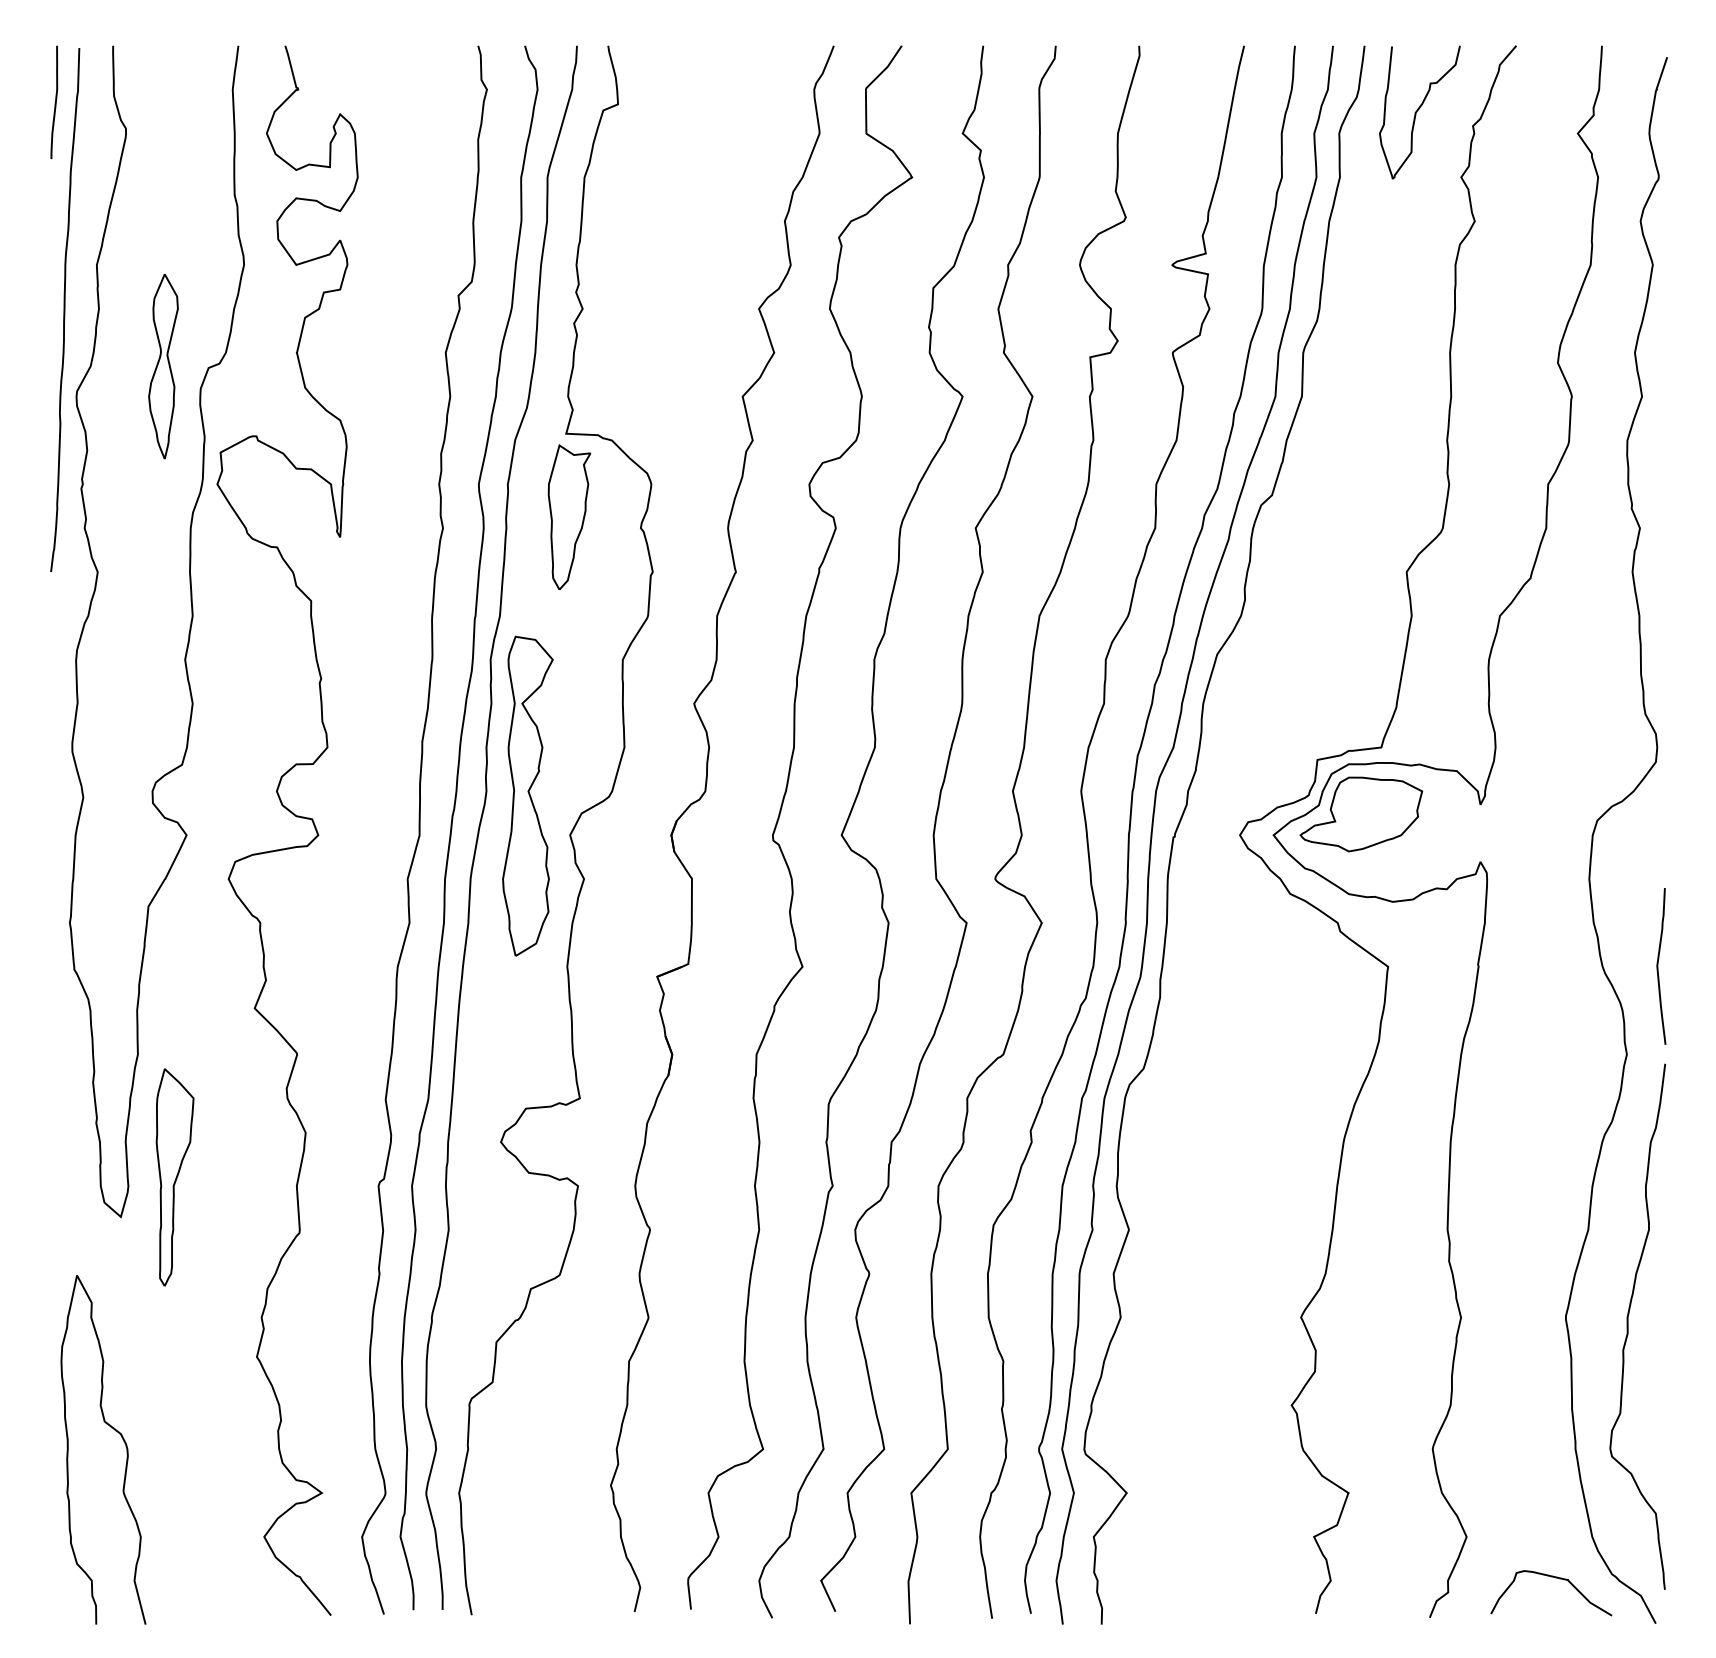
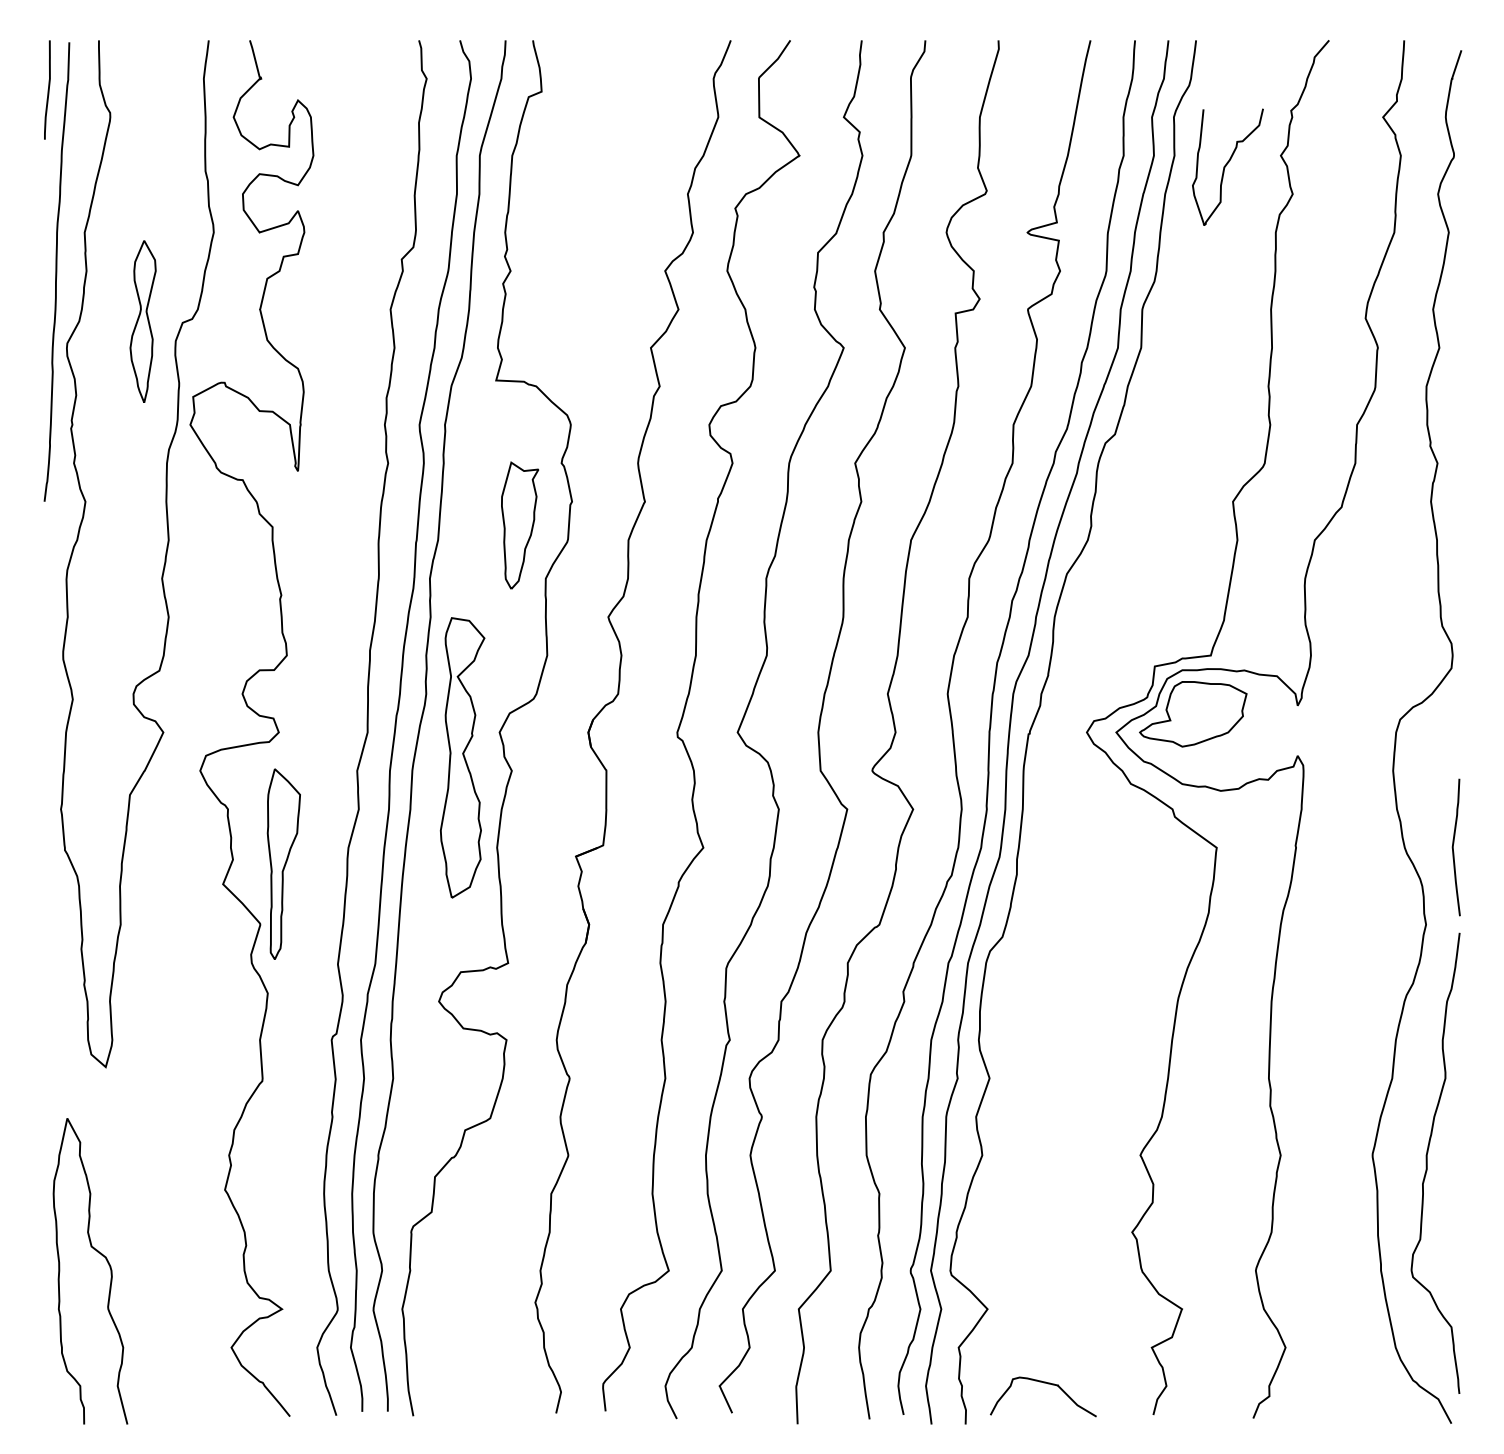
curve: (1417, 112) -> (1225, 167), moved
part: (569, 516) -> (520, 524), moved
part: (527, 795) -> (462, 757), moved
part: (174, 1177) -> (283, 864), moved
curve: (1555, 1578) -> (1047, 1384), moved

